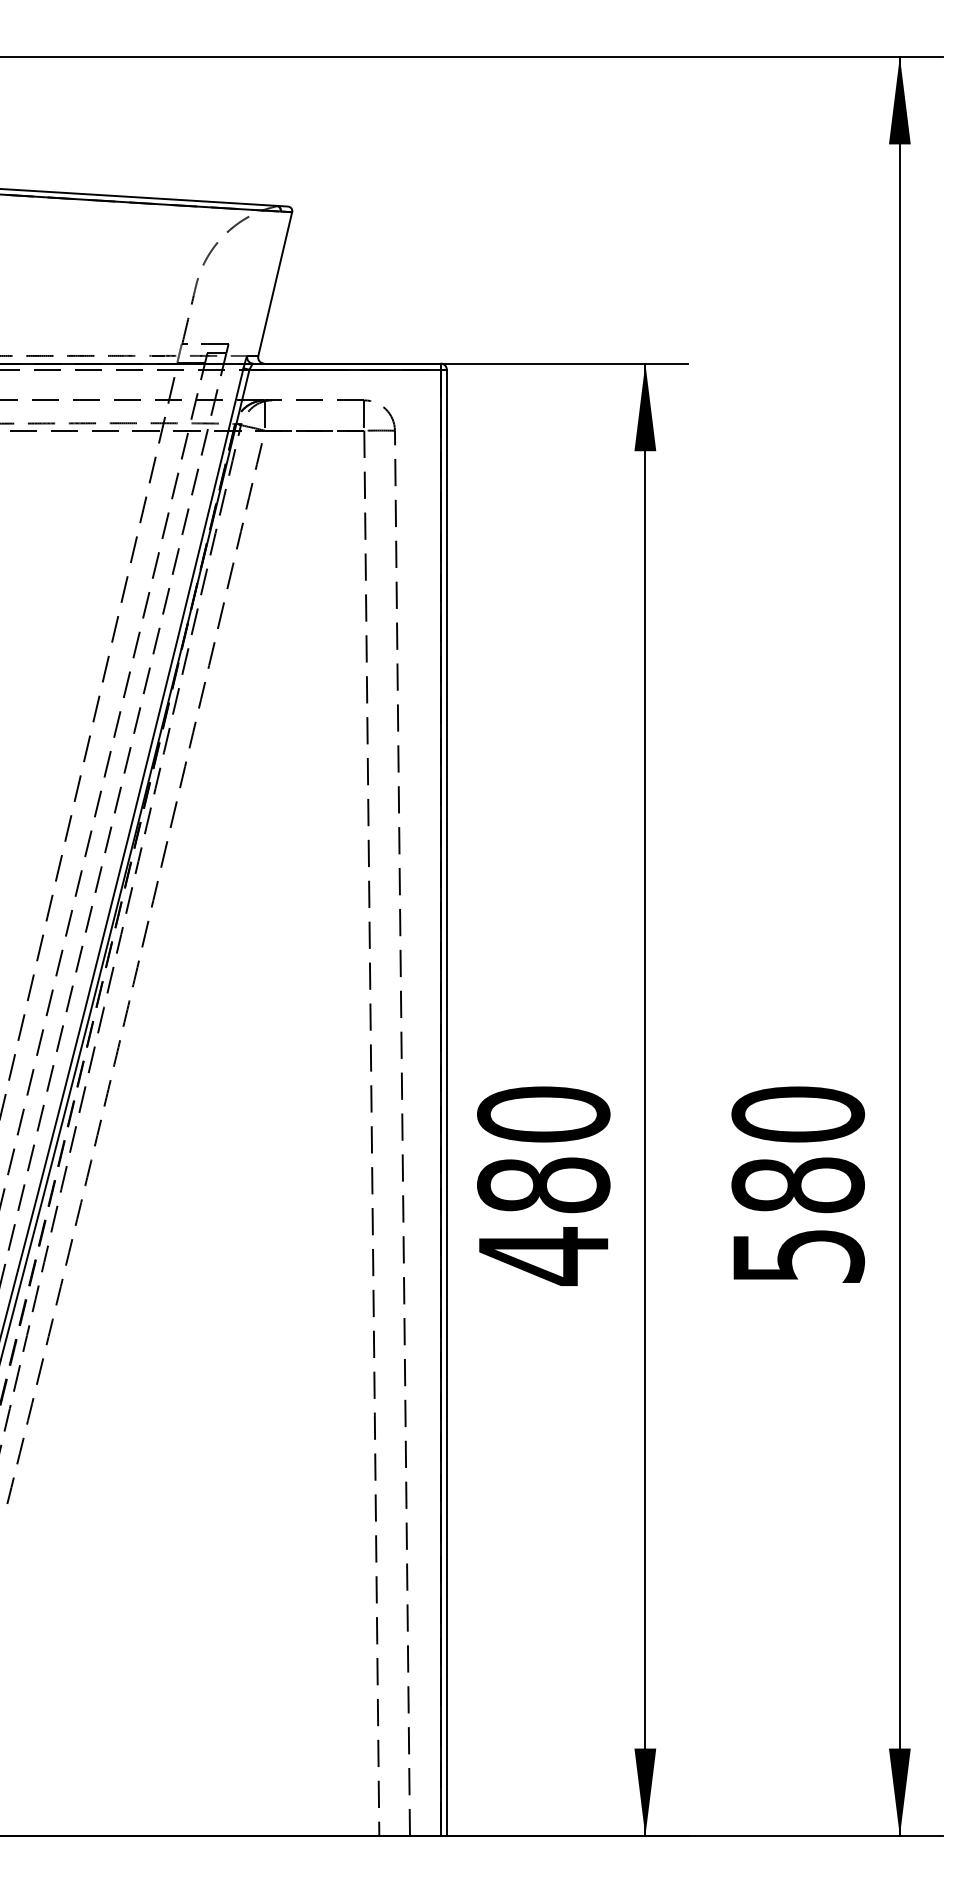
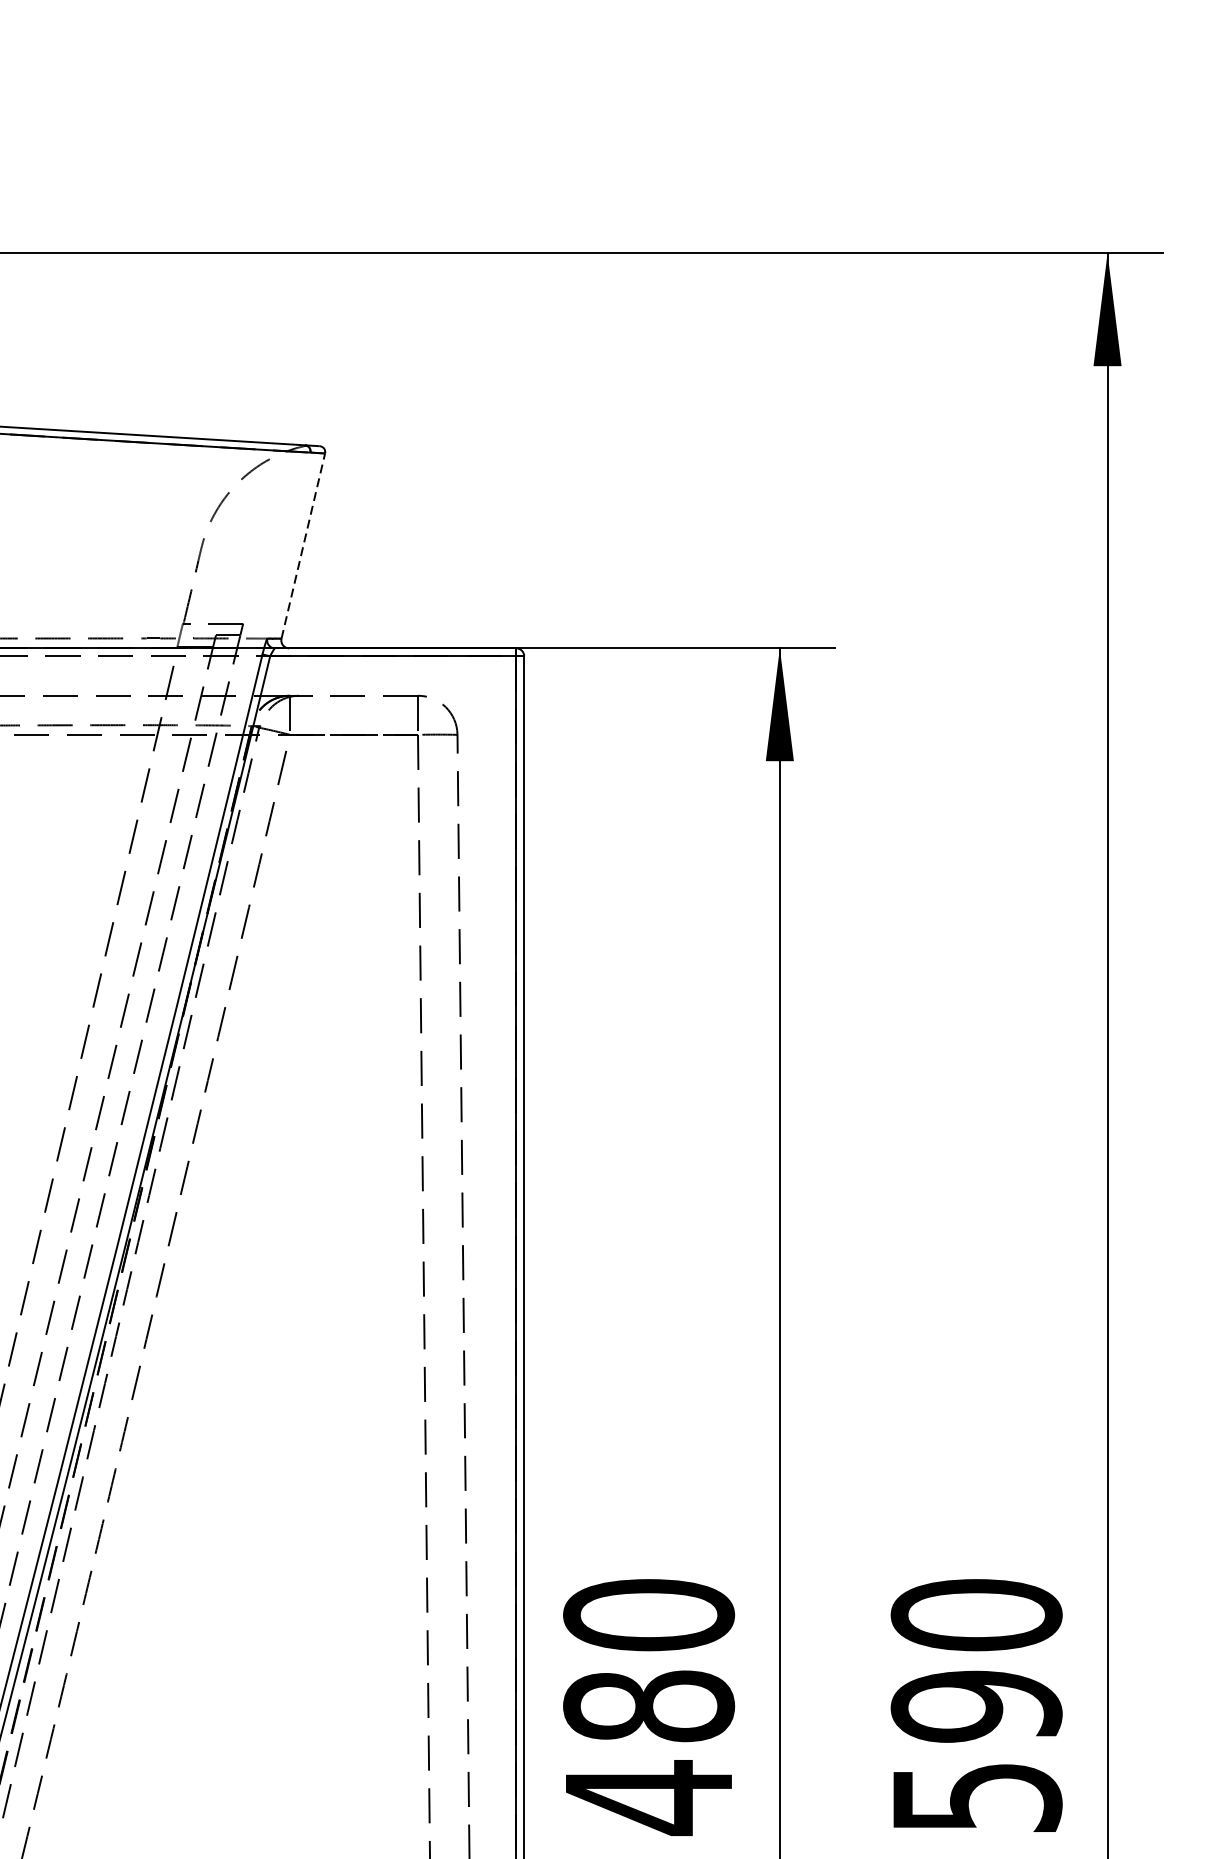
line: (275, 284) -> (303, 546), solid -> dashed
text: (798, 1185) -> (977, 1706), 580 -> 590

